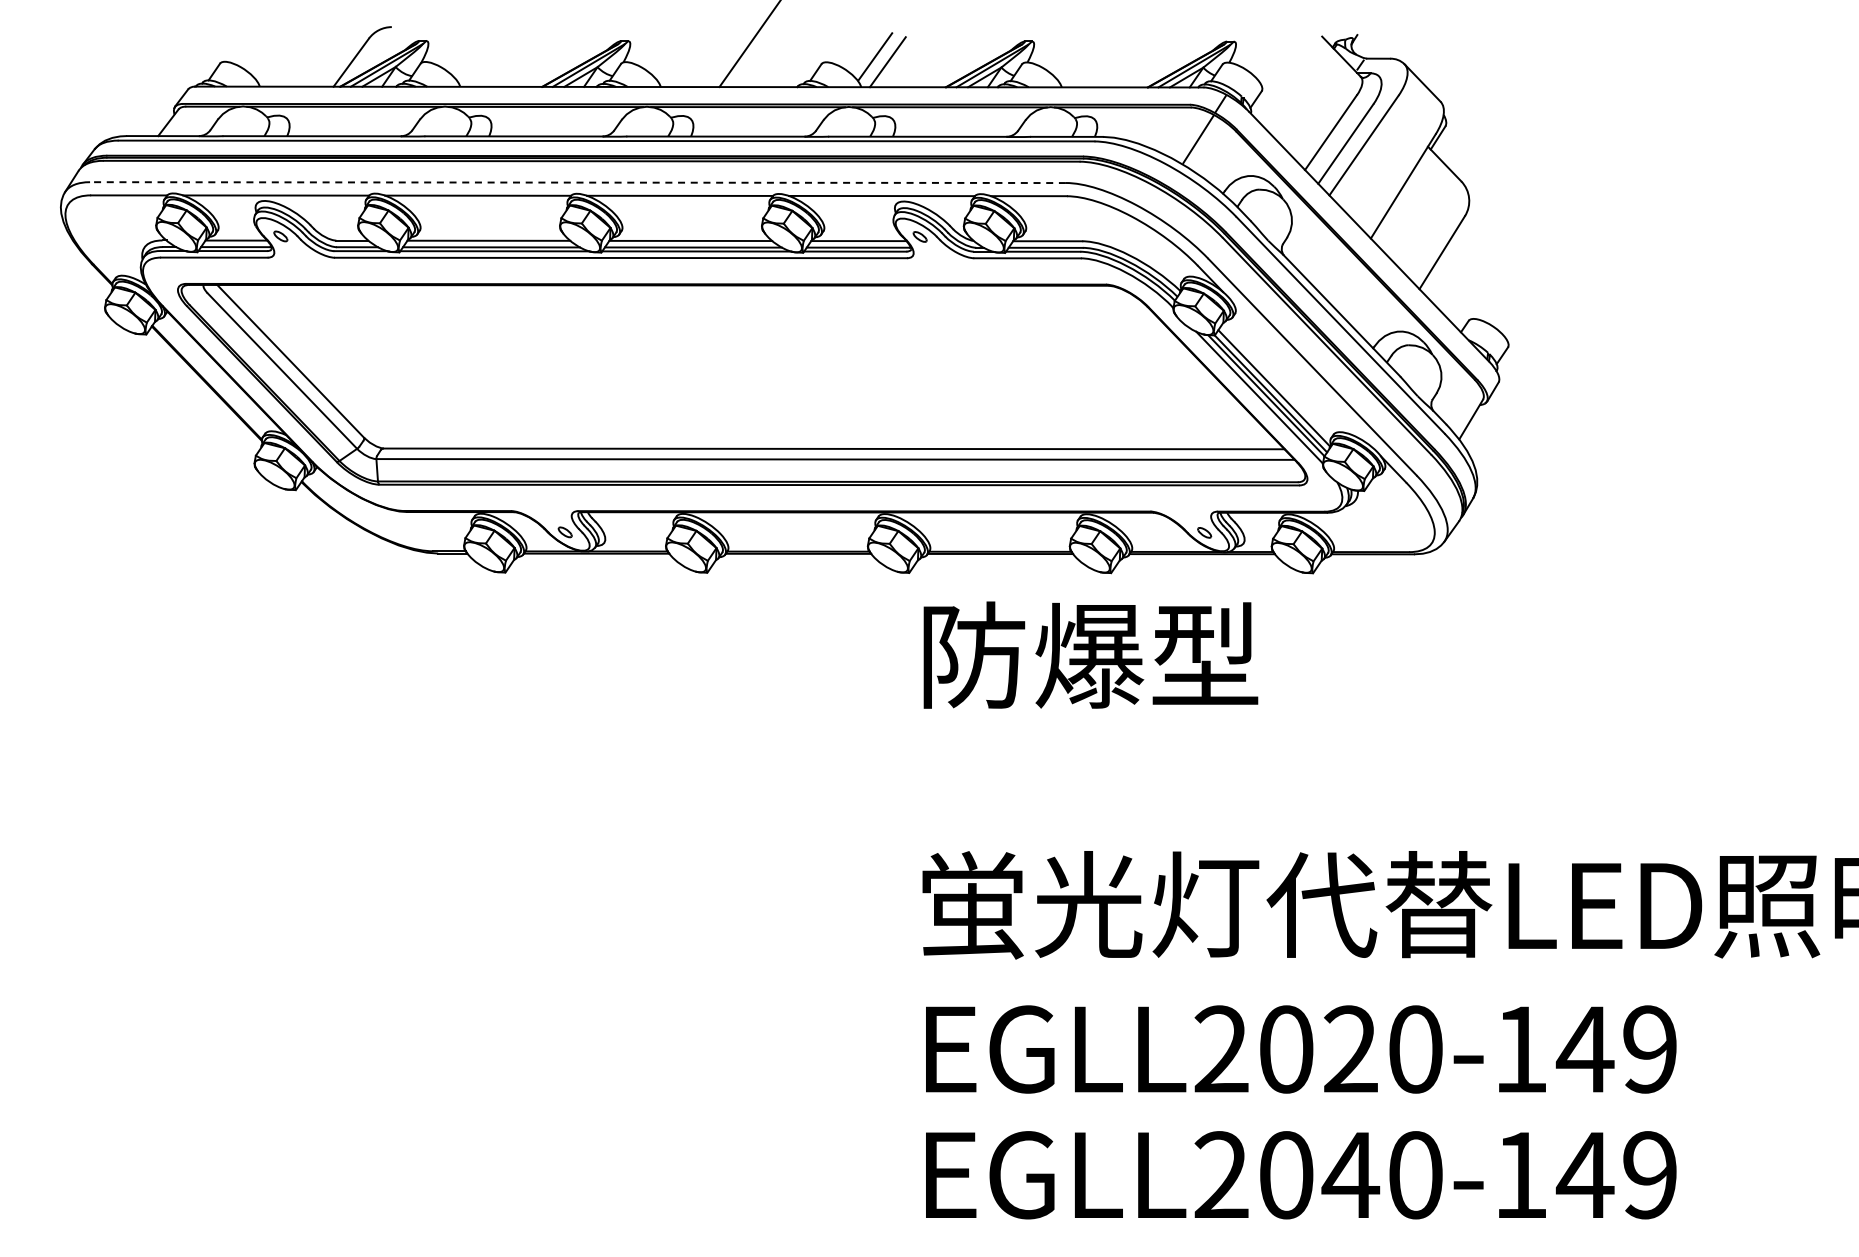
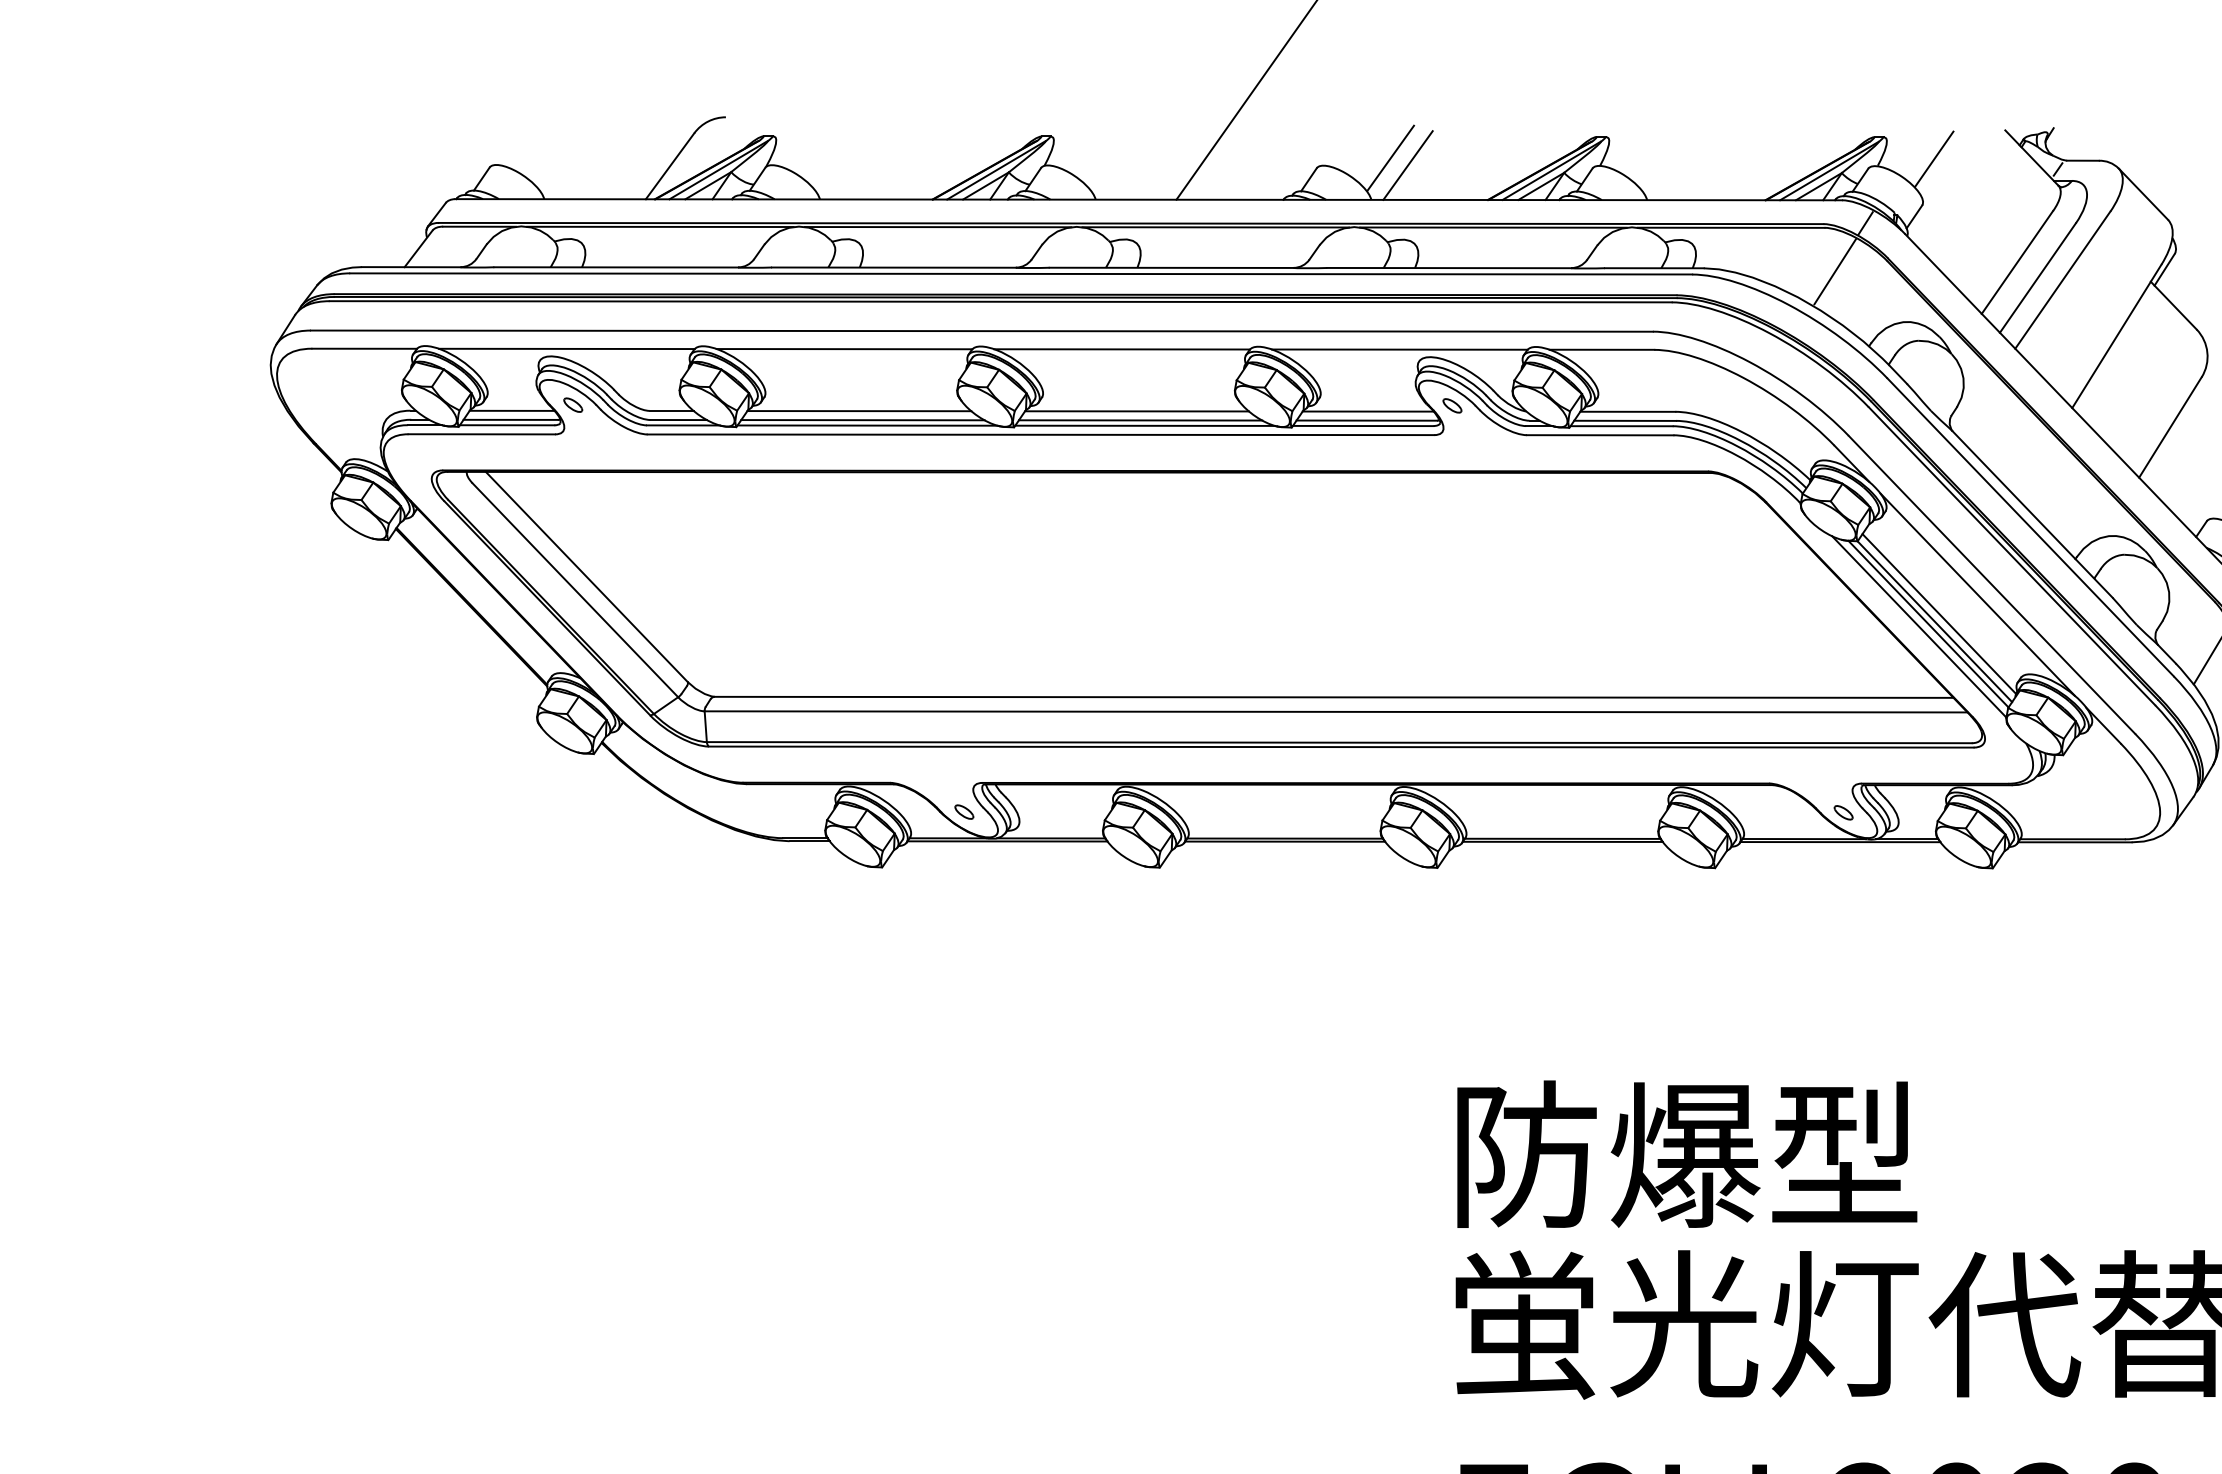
line: (1270, 57) -> (1934, 159), added
line: (577, 182) -> (981, 330), dashed -> solid
line: (1301, 373) -> (1976, 593), added
text: (1090, 654) -> (1686, 1153), moved

